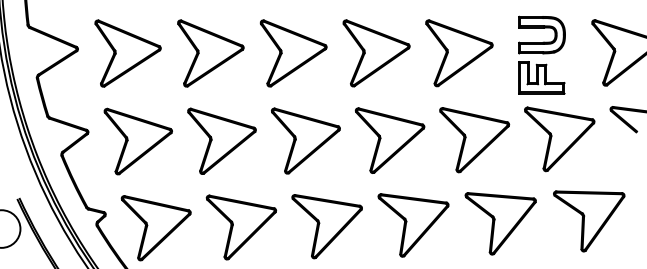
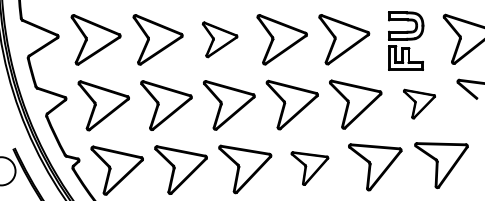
part: (293, 53) -> (220, 39), size x0.7
part: (559, 139) -> (419, 104), size x0.6
part: (413, 225) -> (309, 168), size x0.7

